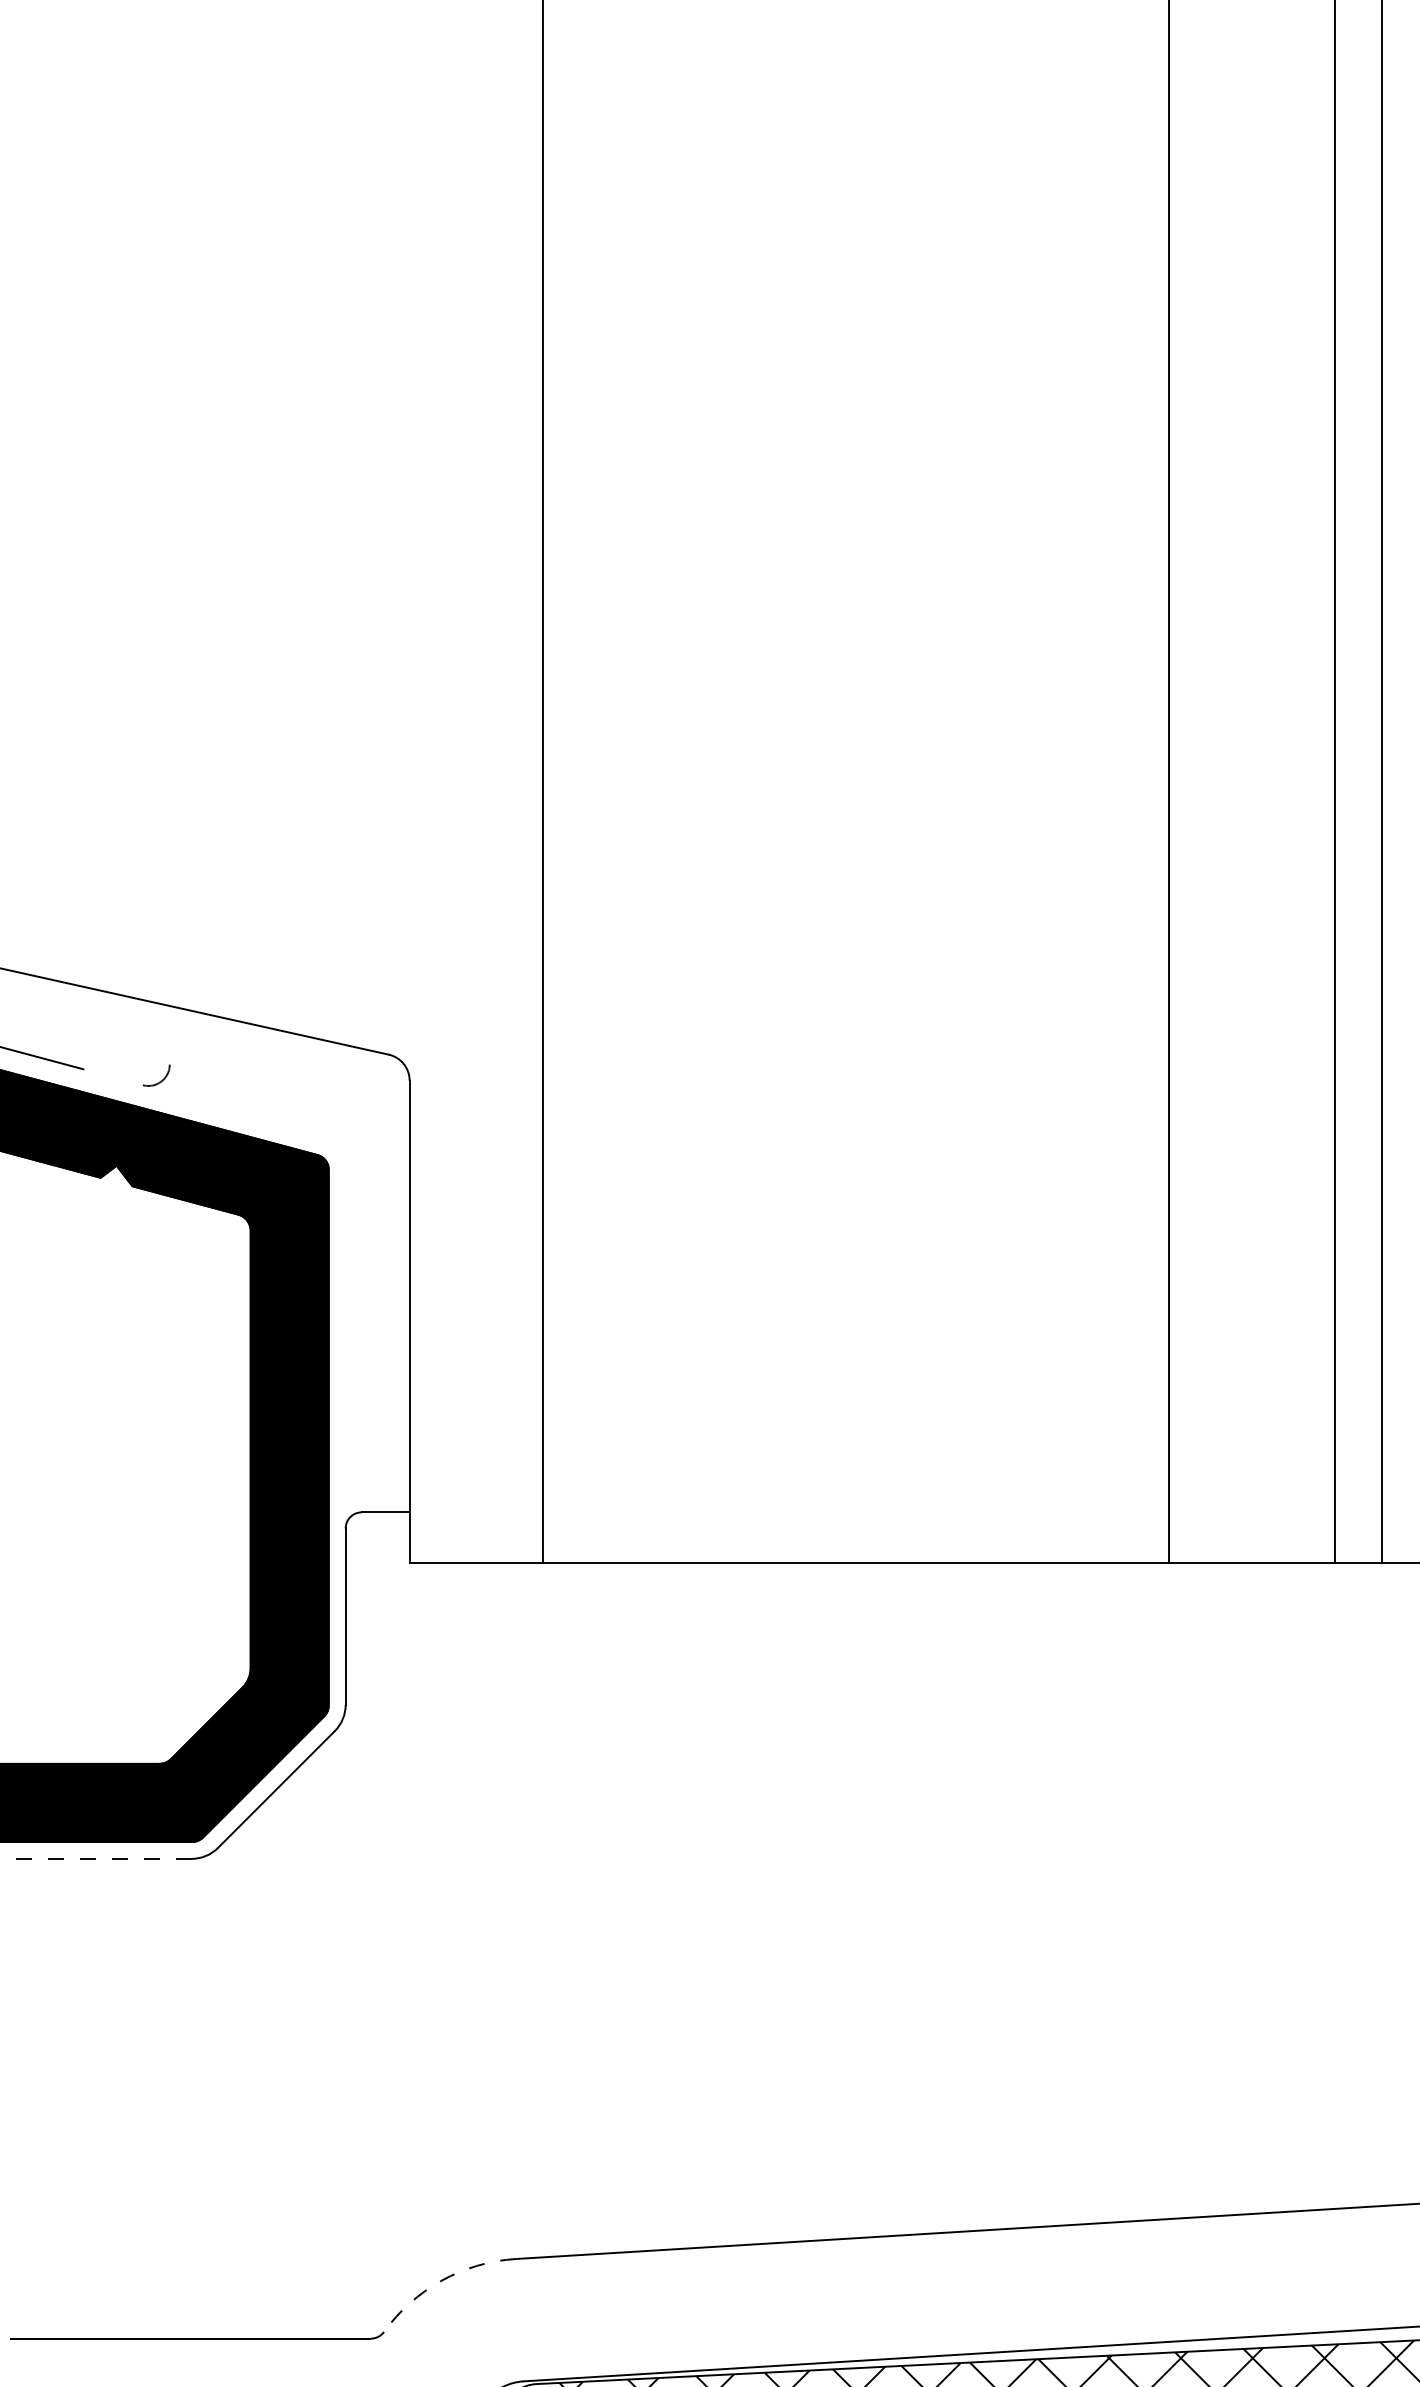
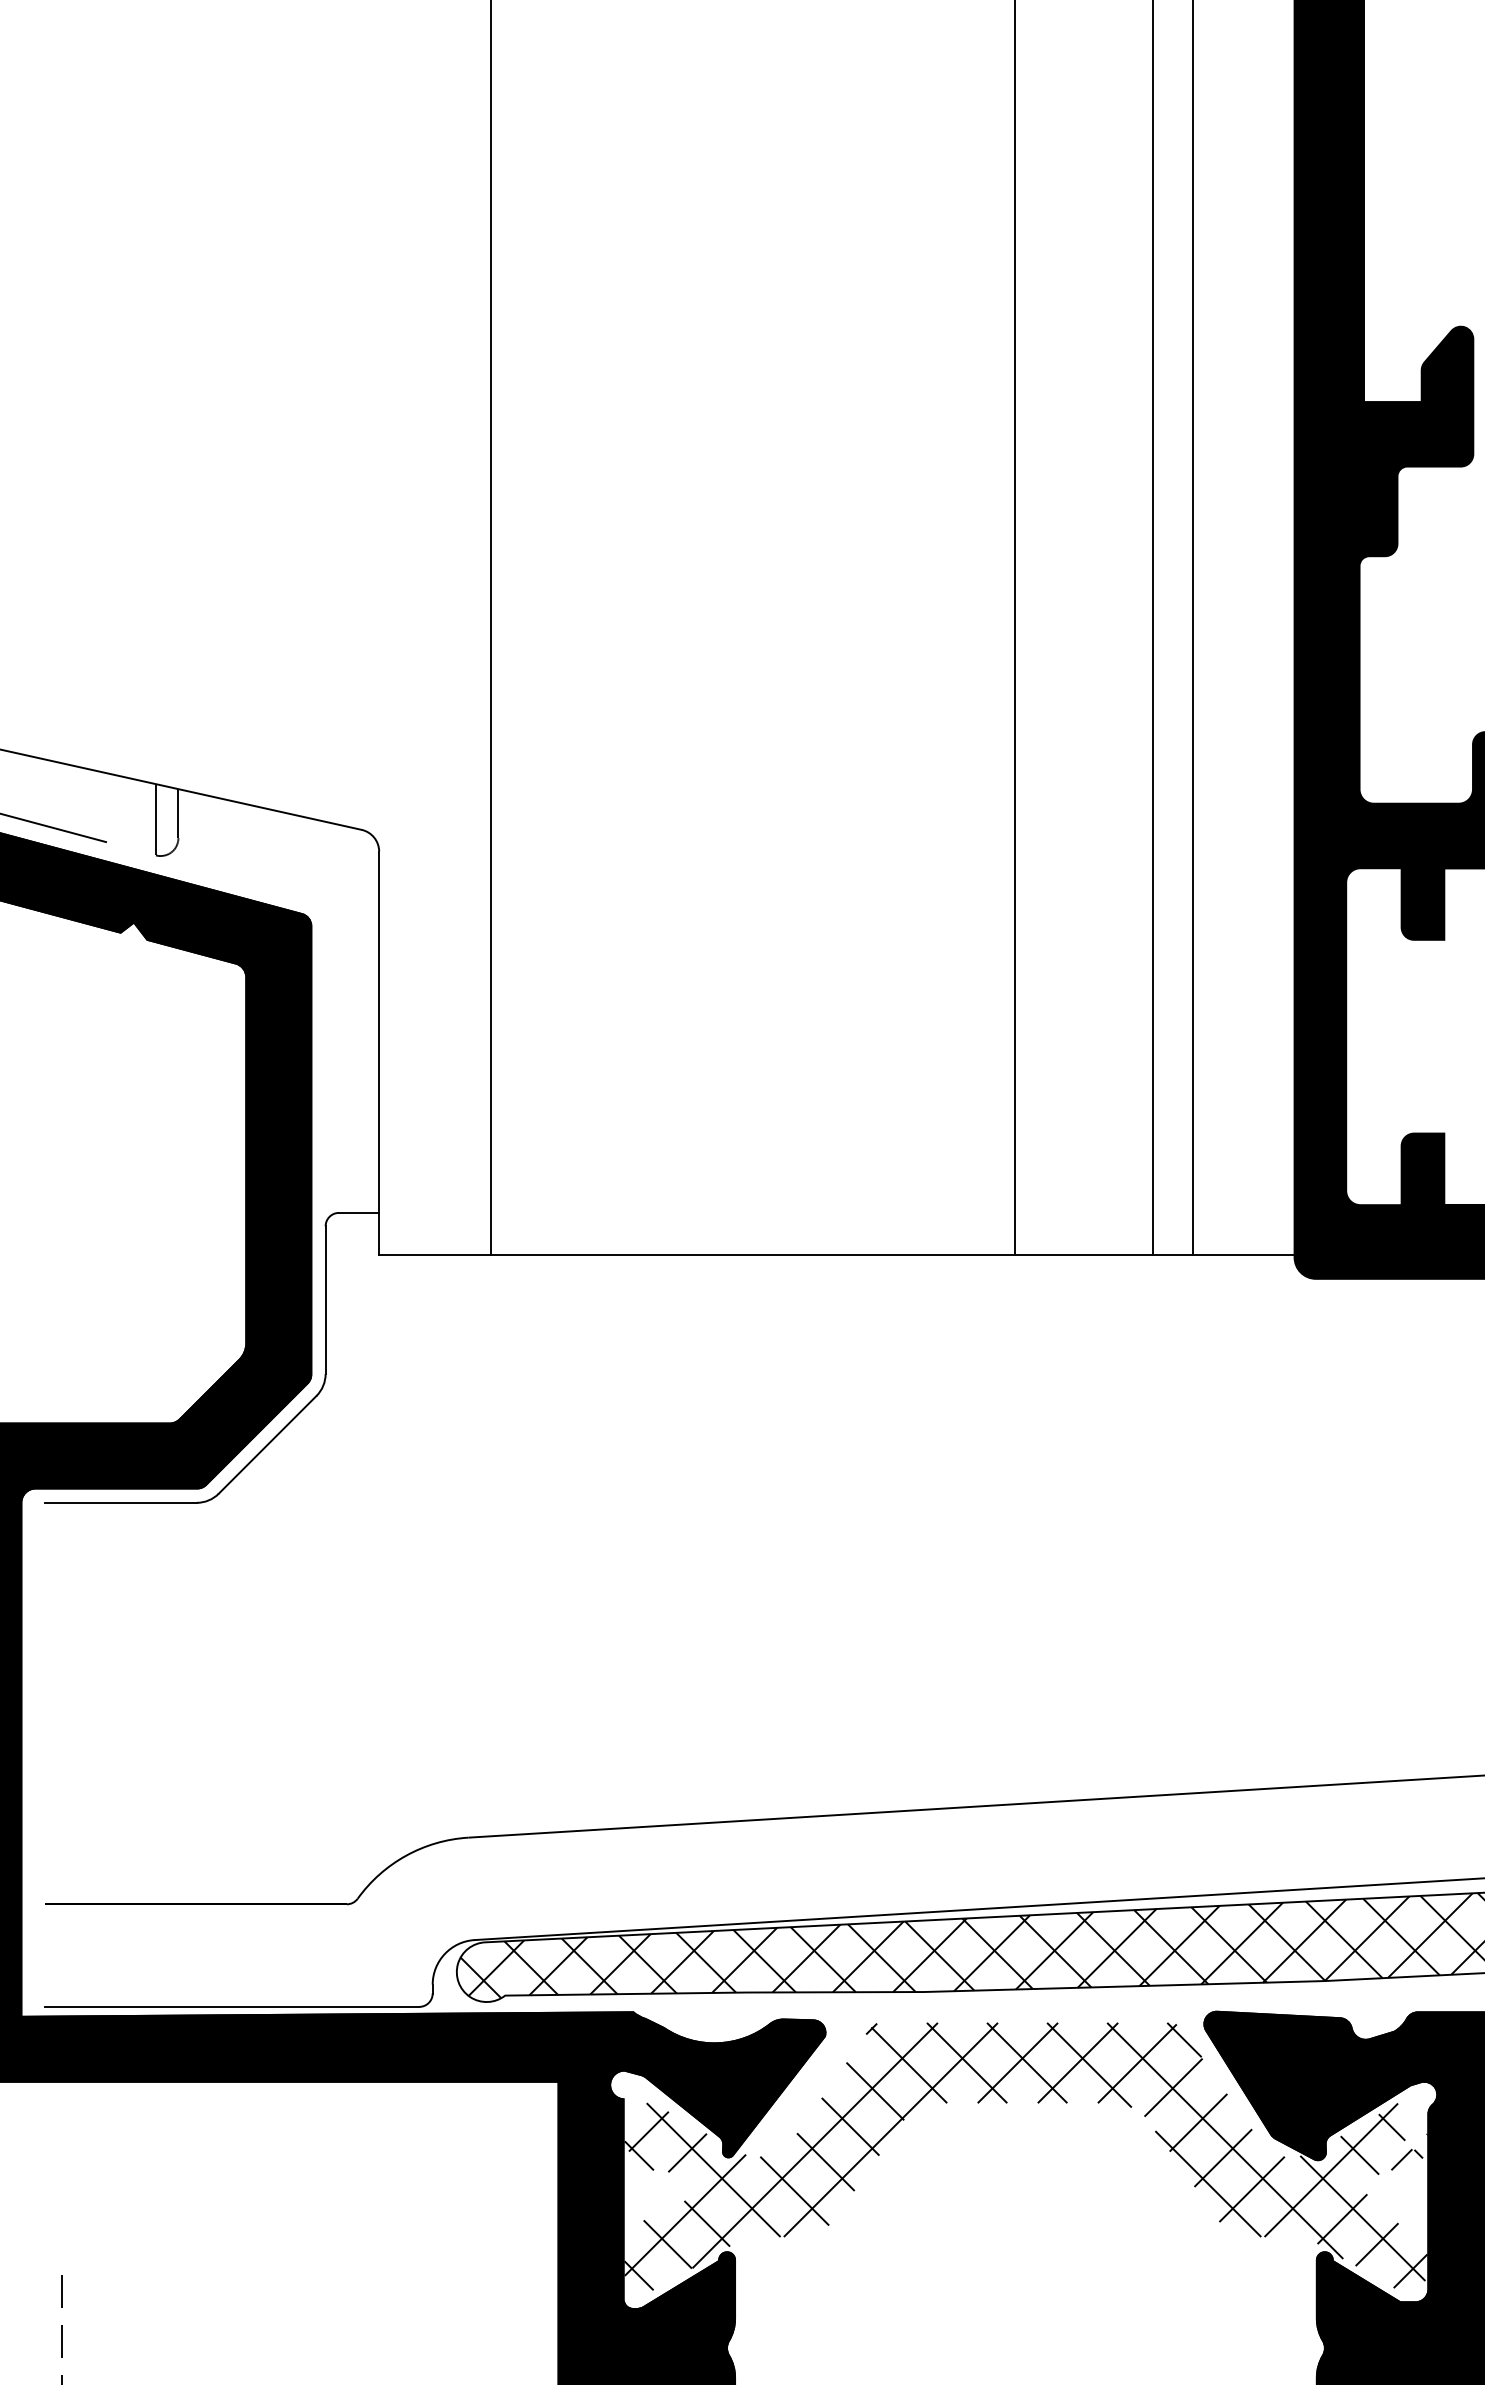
line: (169, 1035) -> (178, 813), added
line: (142, 1042) -> (155, 819), added
line: (100, 1858) -> (120, 1502), dashed -> solid
arc: (442, 2280) -> (406, 1855), dashed -> solid

